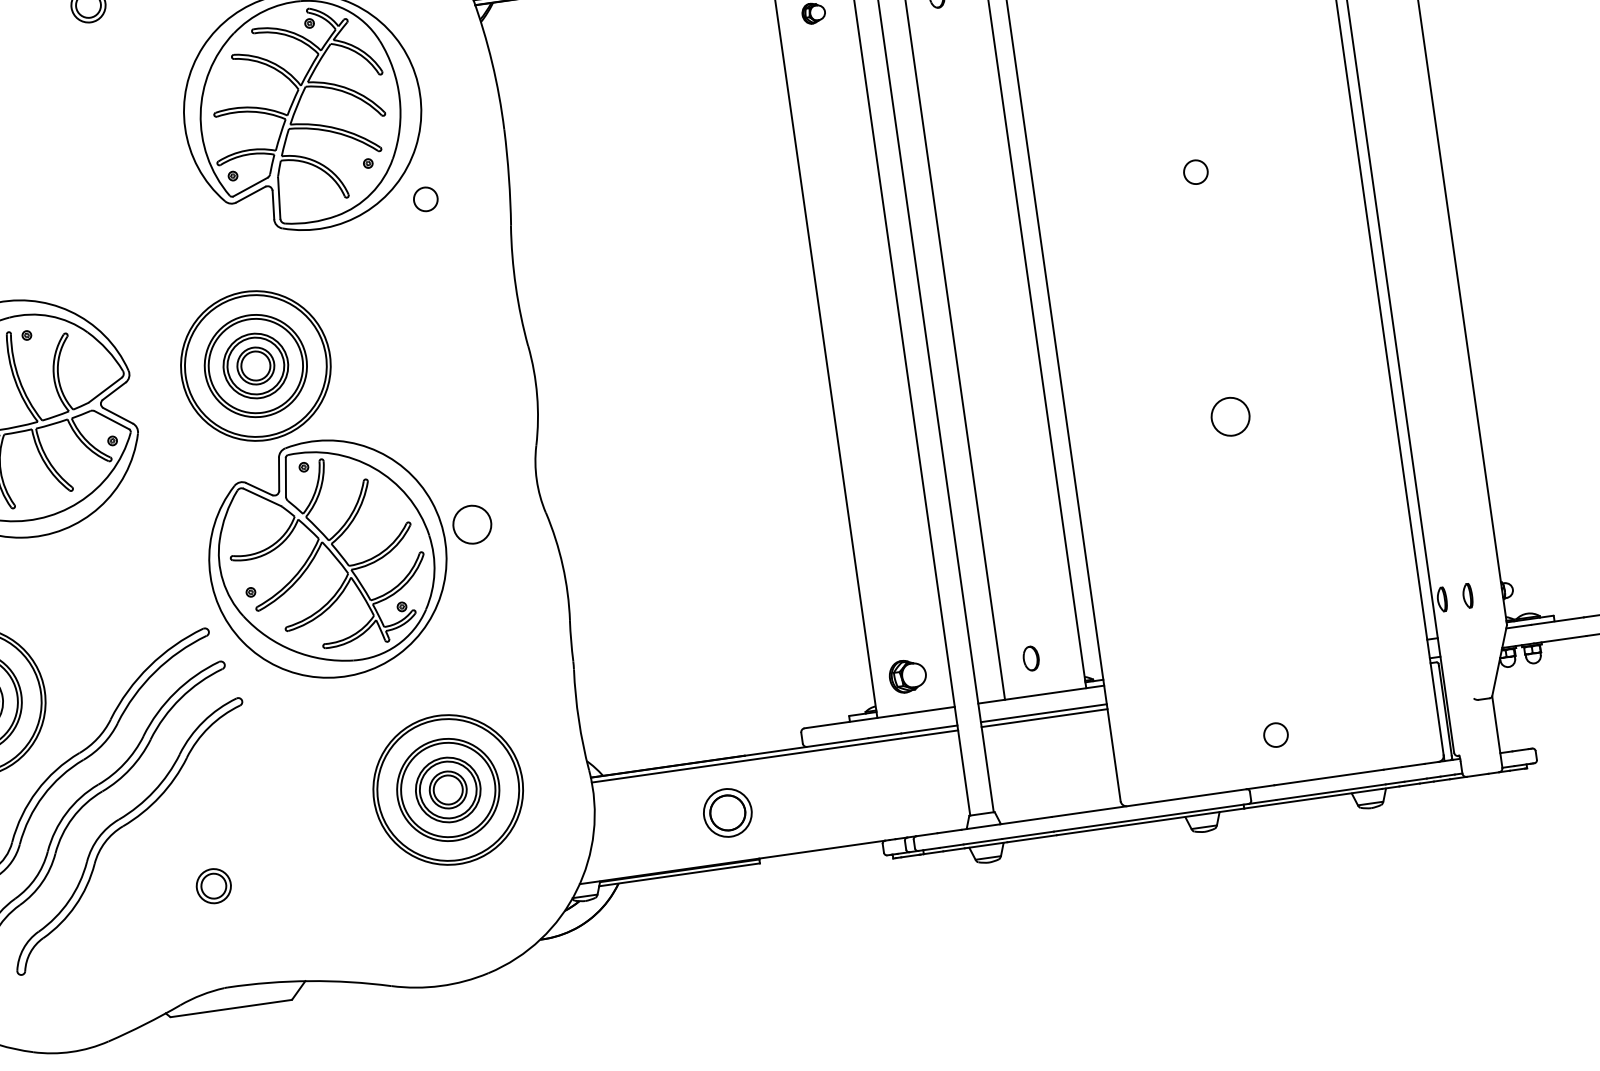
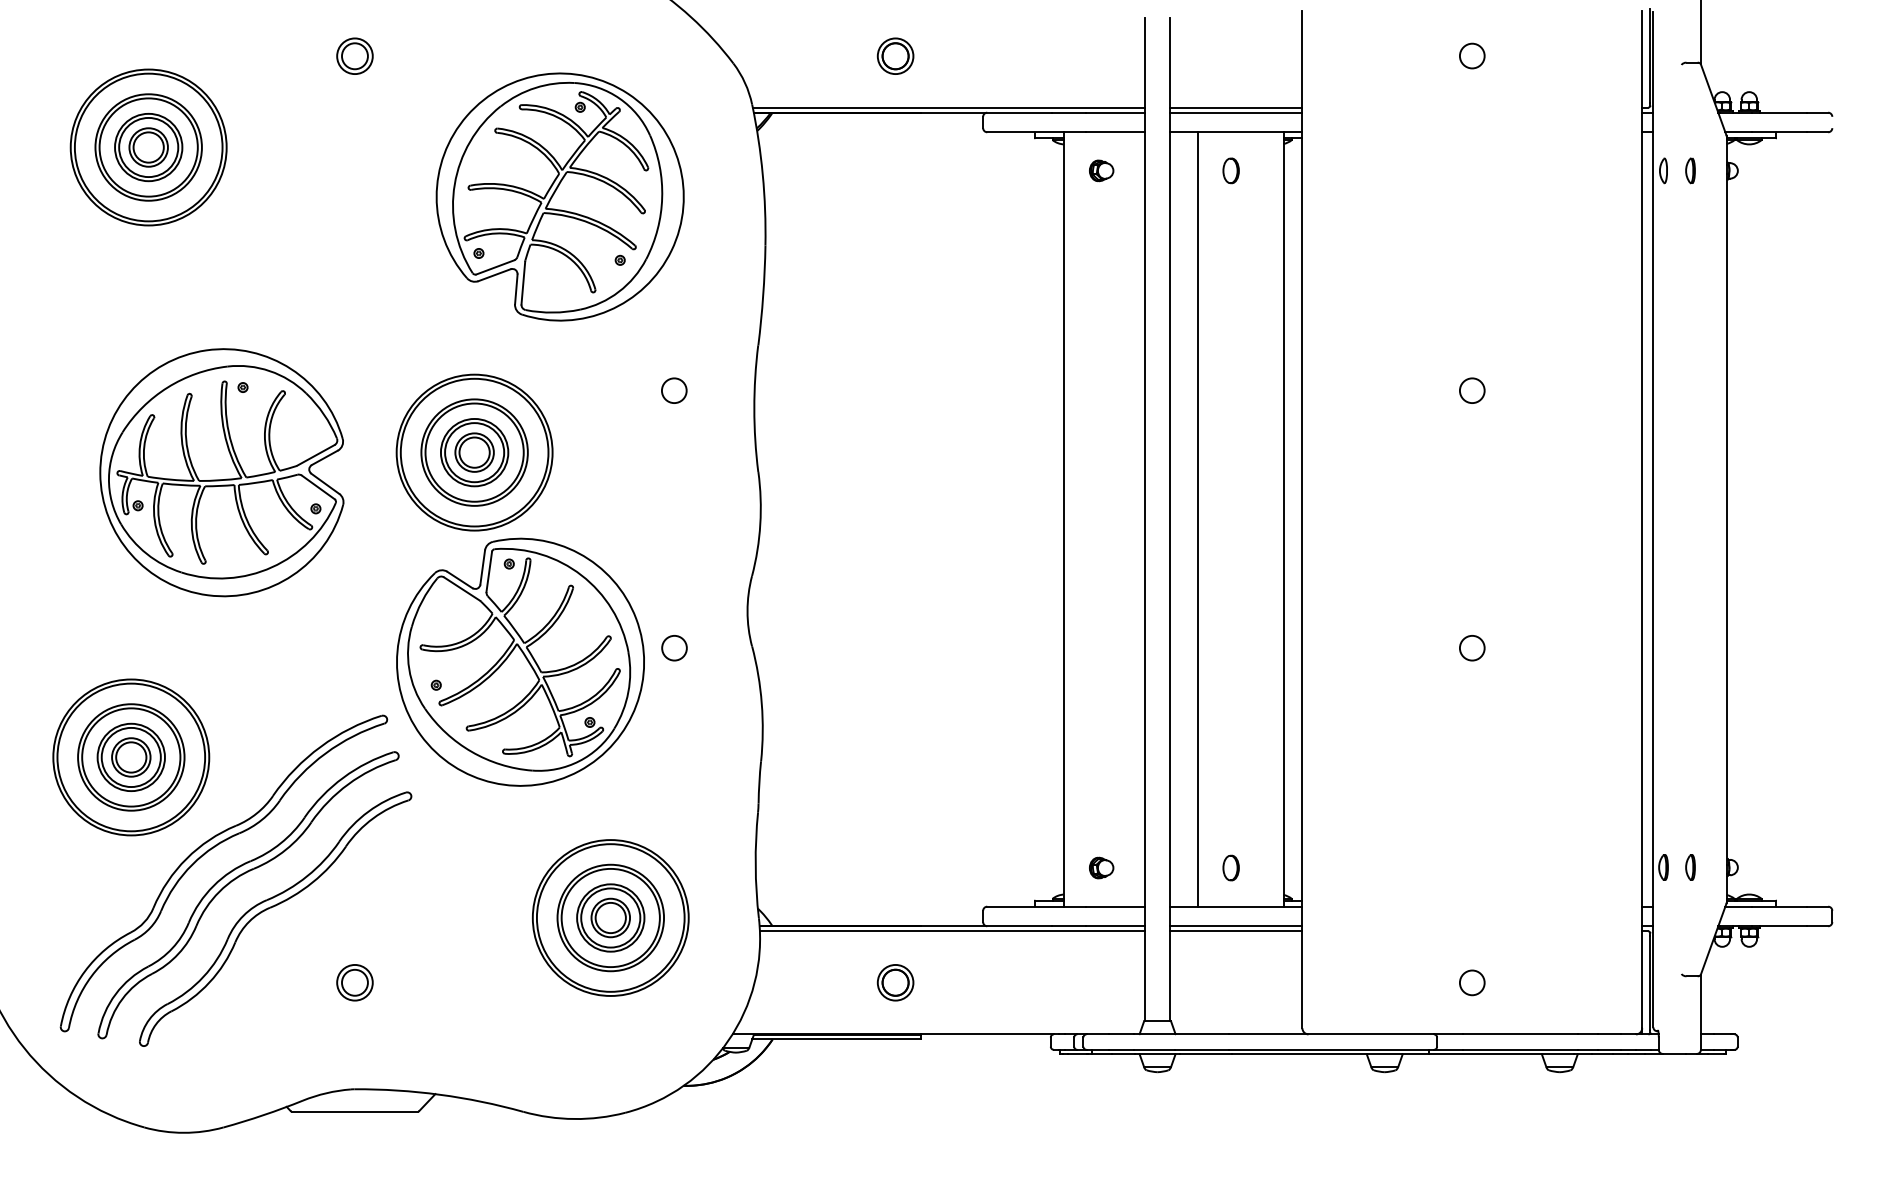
circle: (425, 199) -> (674, 390), moved
circle: (1230, 417) -> (1472, 648), size x0.62
circle: (472, 525) -> (674, 648), size x0.62
part: (907, 675) -> (1101, 867), size x0.62
part: (727, 812) -> (895, 982), size x0.71

